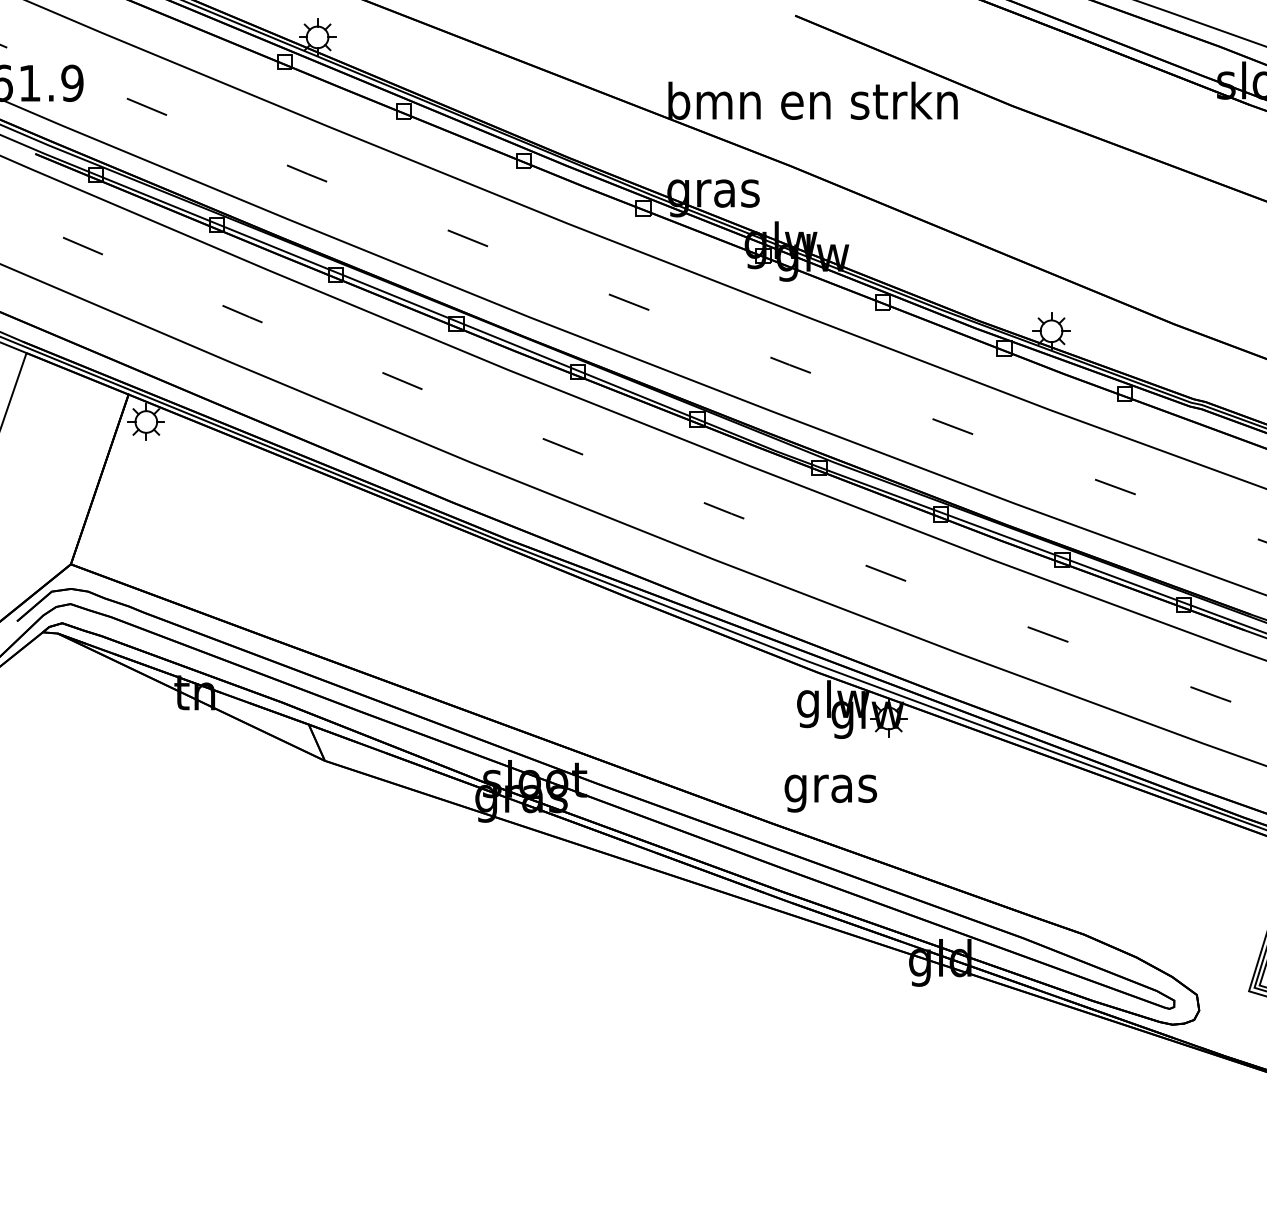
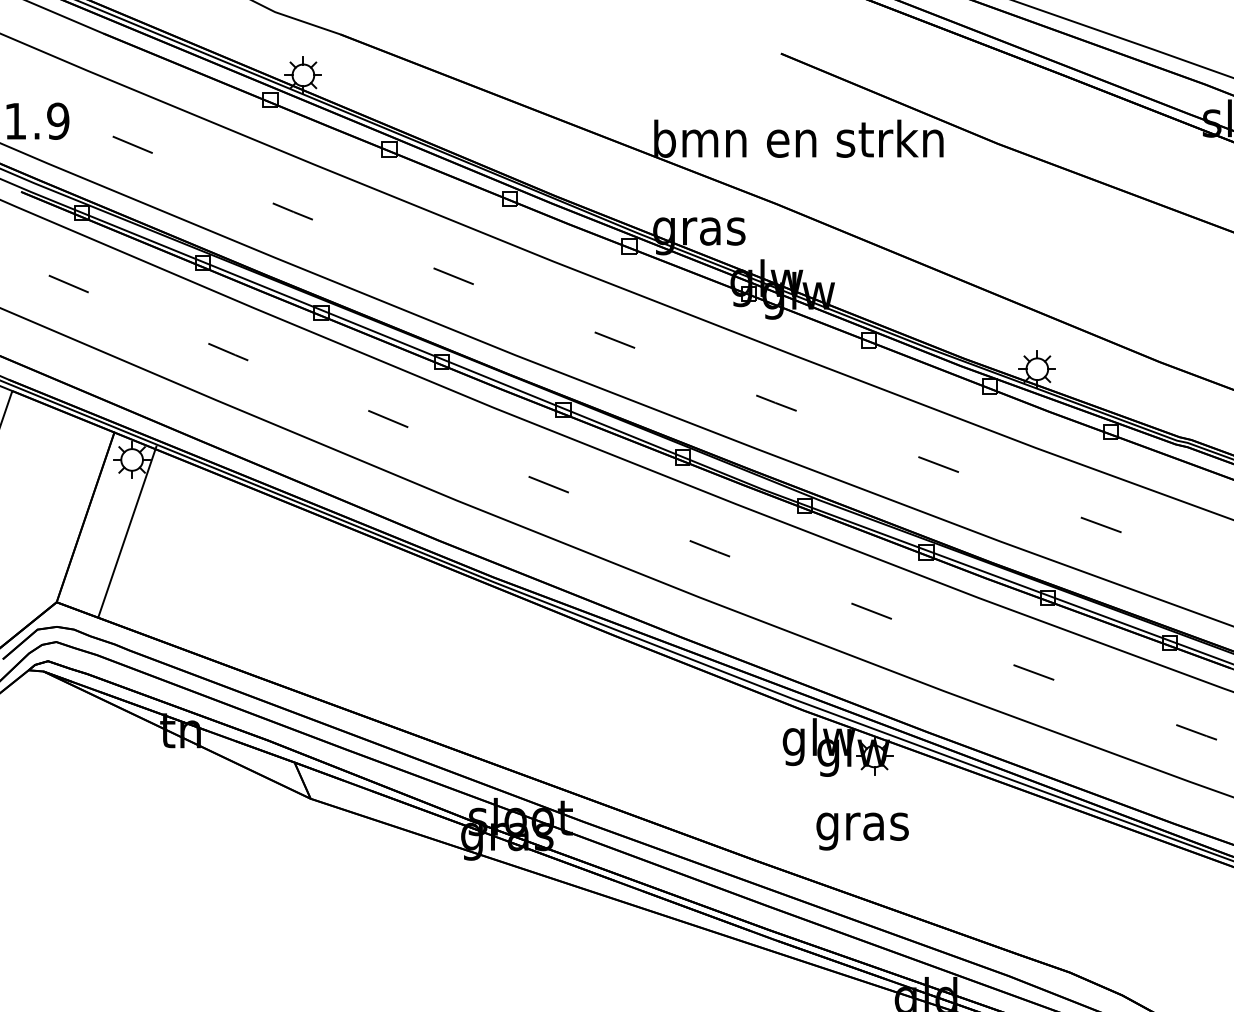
line: (99, 479) -> (127, 531), moved
text: (830, 793) -> (862, 831), moved

